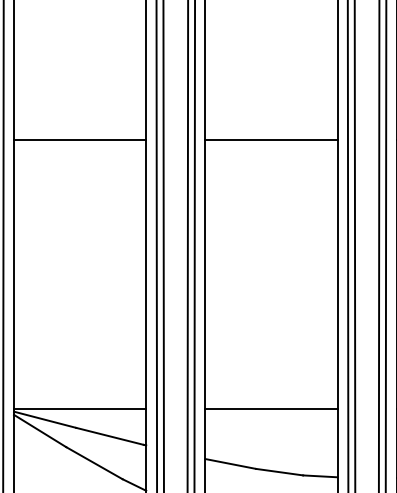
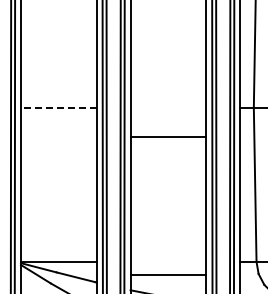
line: (79, 139) -> (58, 107), solid -> dashed
line: (271, 139) -> (168, 136), moved
line: (271, 408) -> (168, 274), moved

